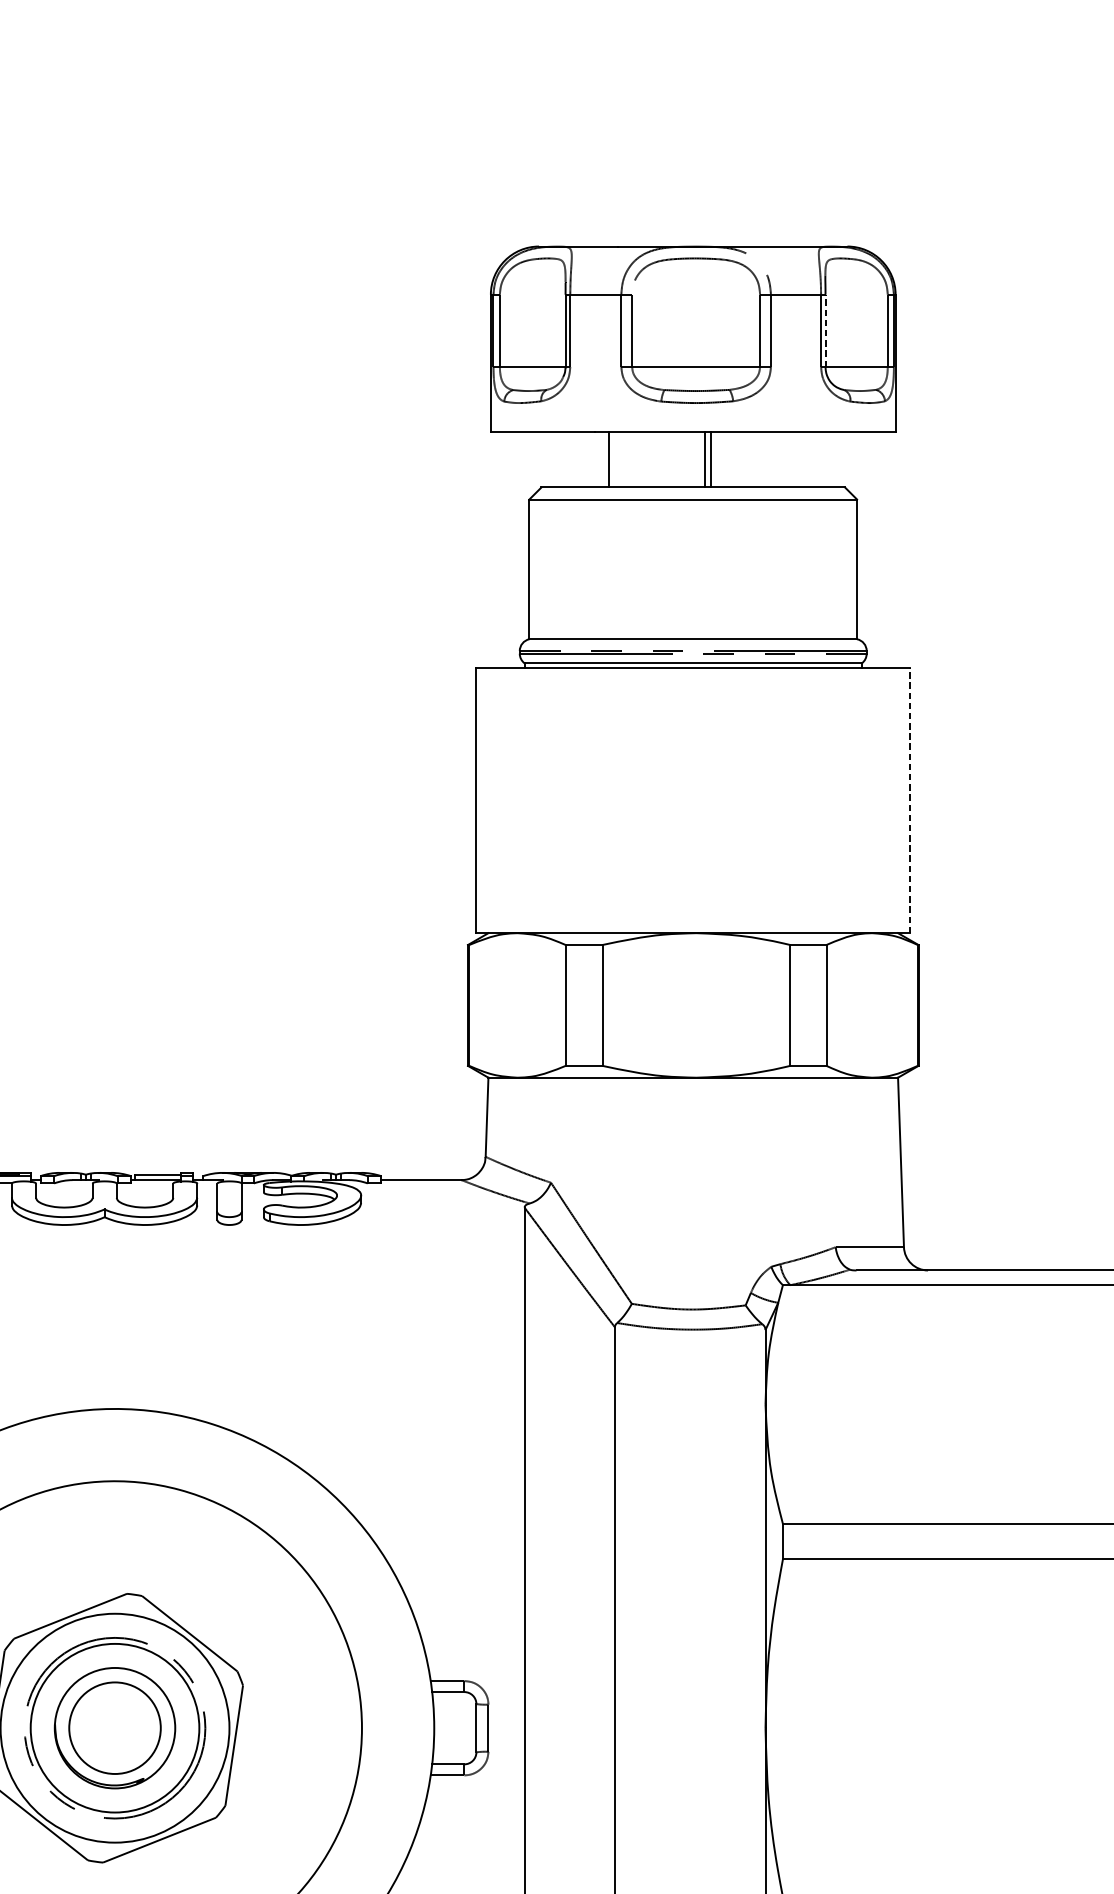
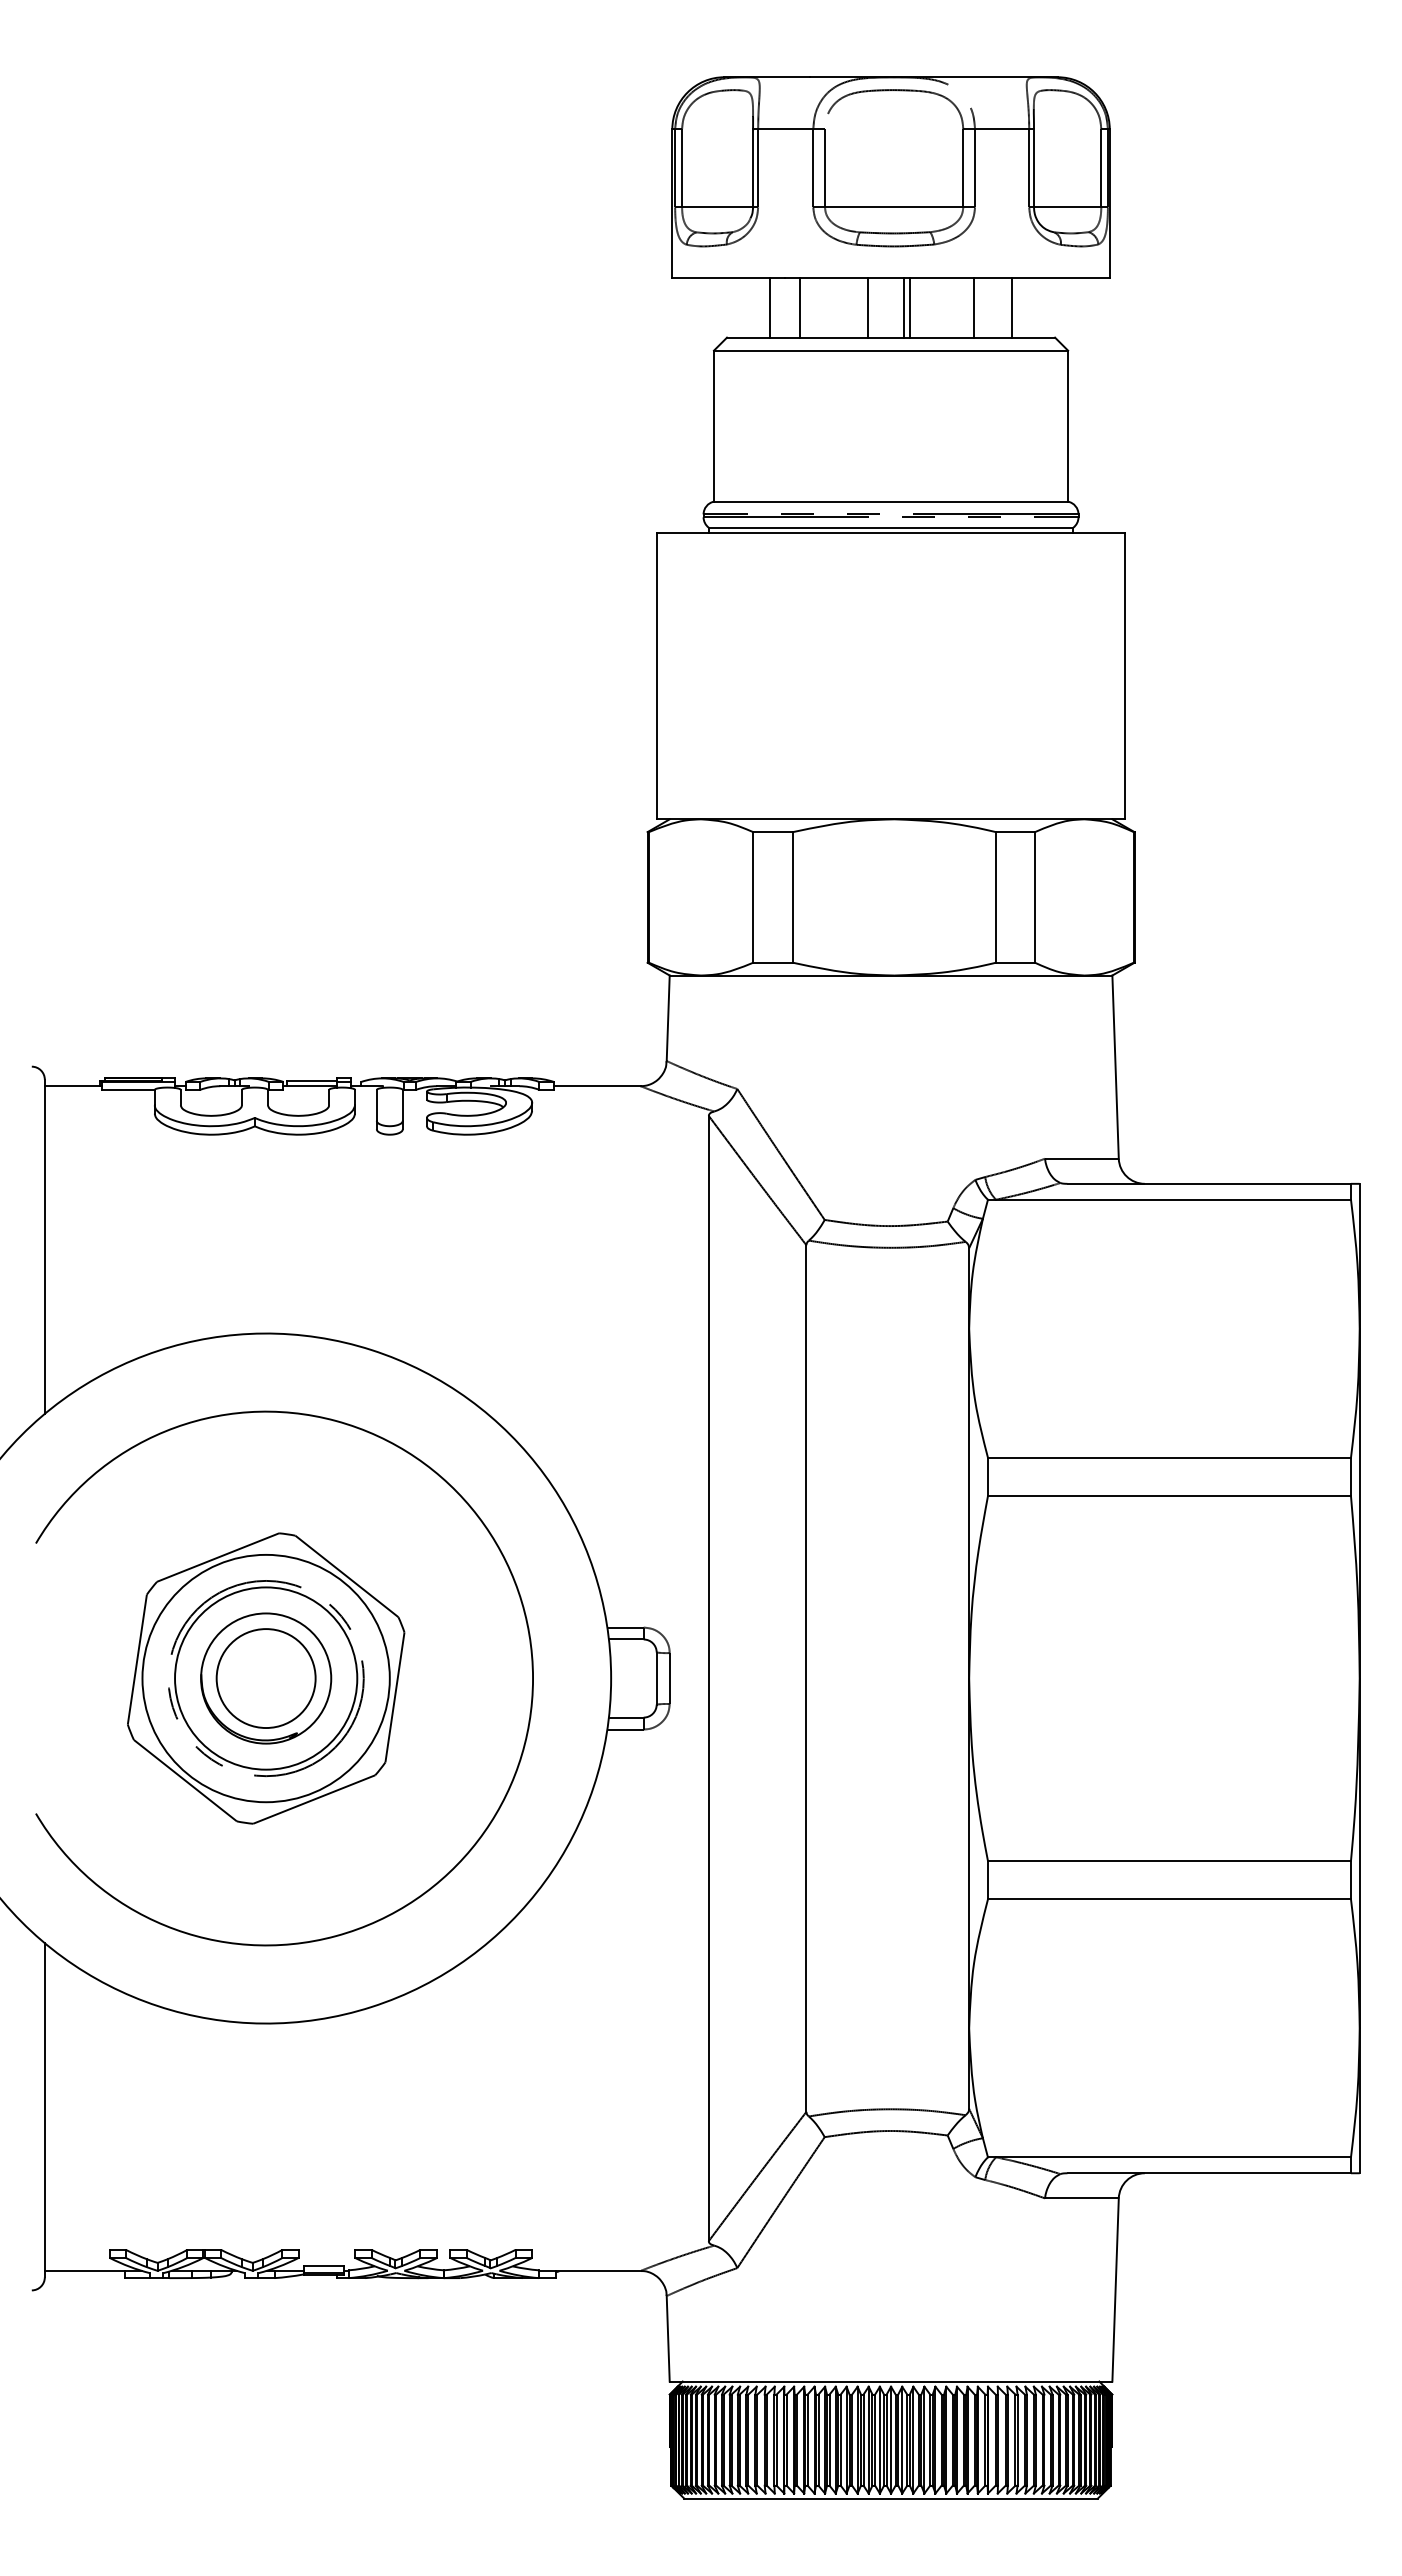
line: (825, 330) -> (1034, 167), dashed -> solid
line: (580, 459) -> (769, 307), added
line: (672, 459) -> (868, 307), added
line: (770, 459) -> (974, 307), added
line: (805, 459) -> (1012, 307), added
line: (910, 800) -> (1125, 675), dashed -> solid

